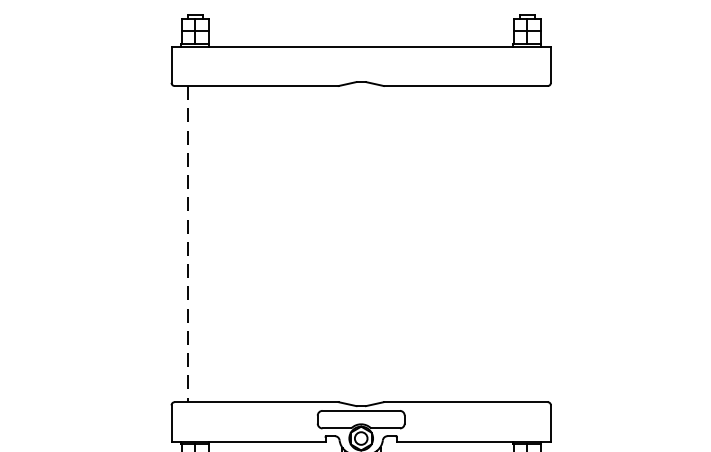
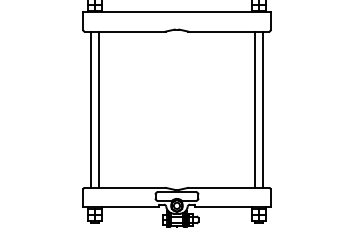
line: (202, 243) -> (98, 109), added
line: (520, 243) -> (255, 109), added
line: (534, 243) -> (262, 109), added
line: (188, 245) -> (91, 110), dashed -> solid

